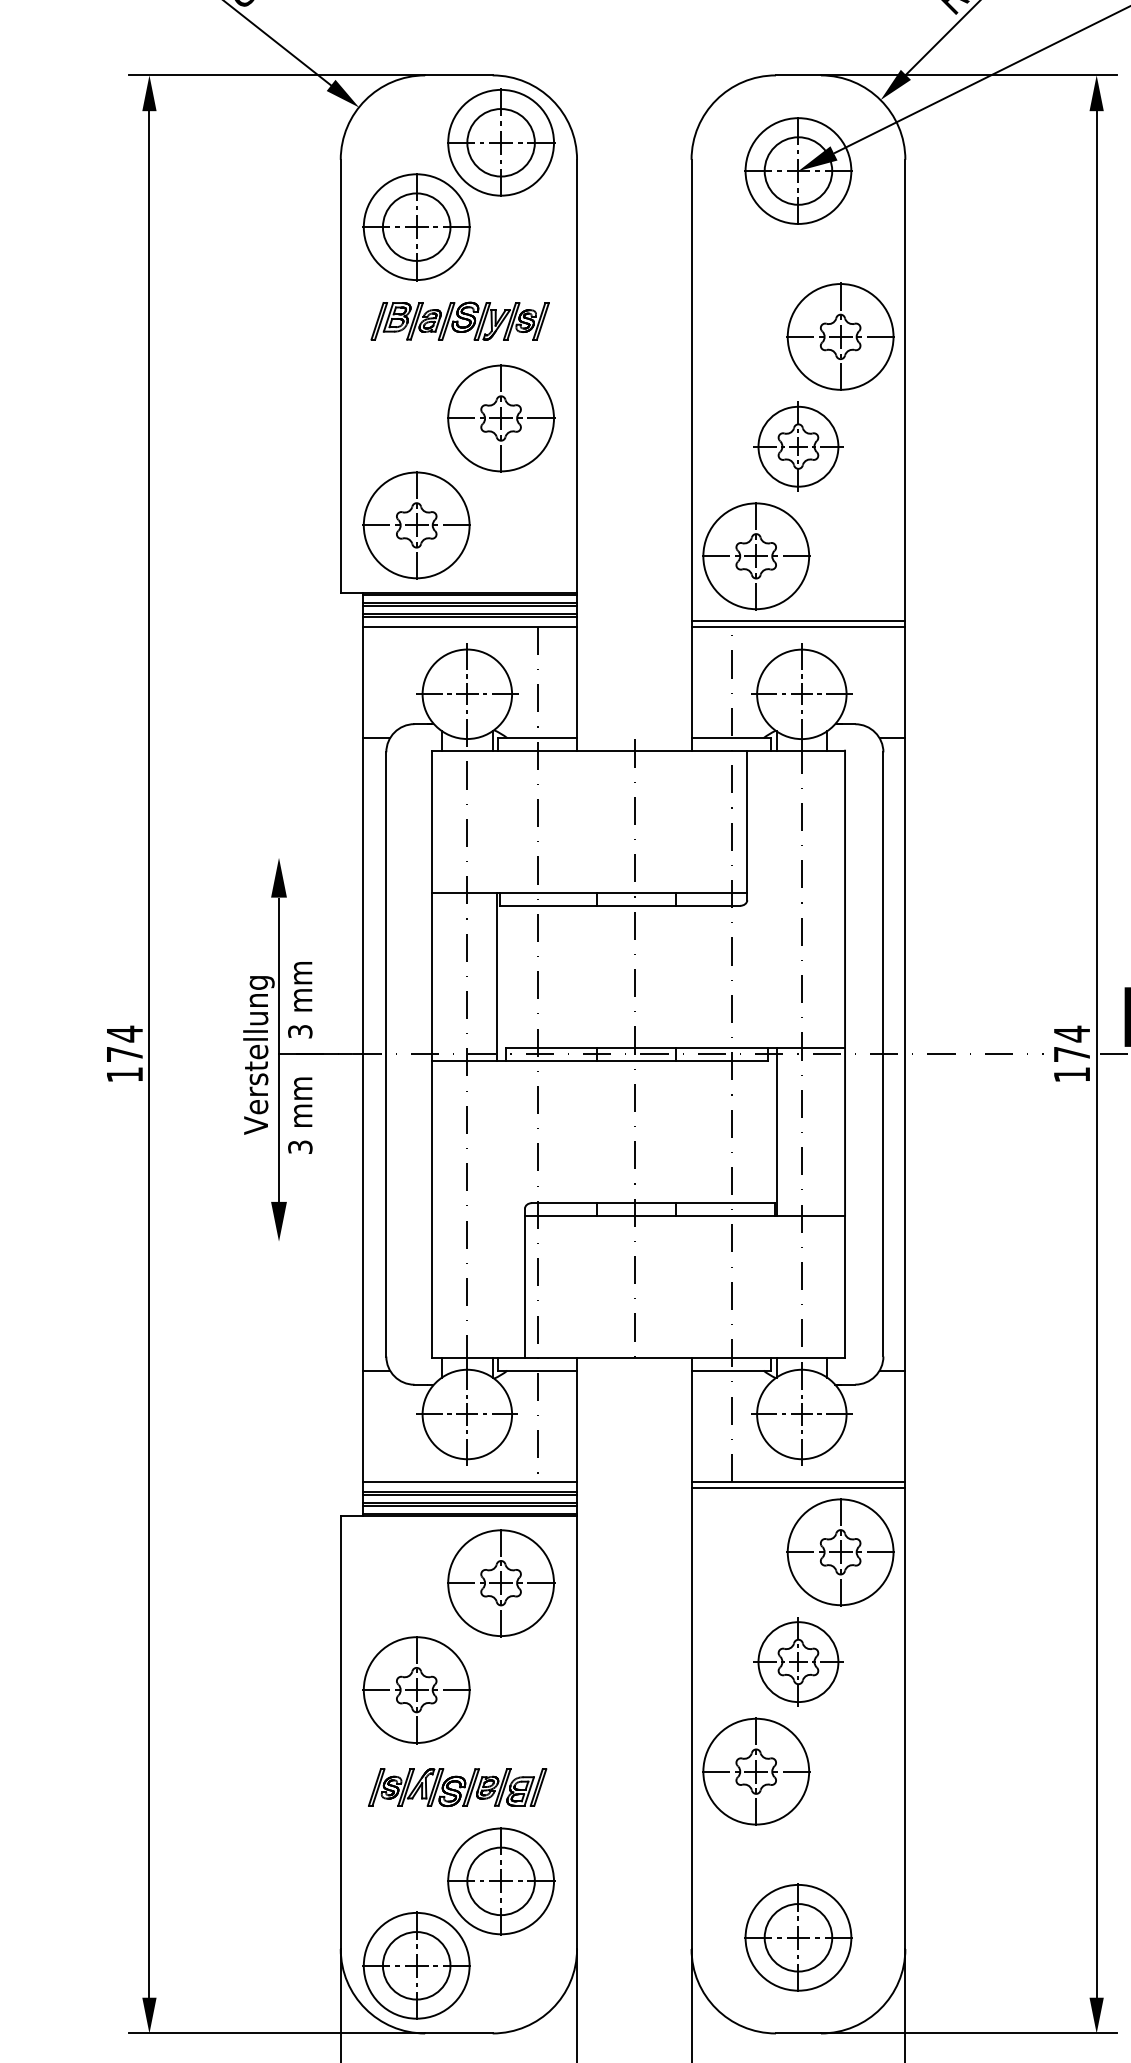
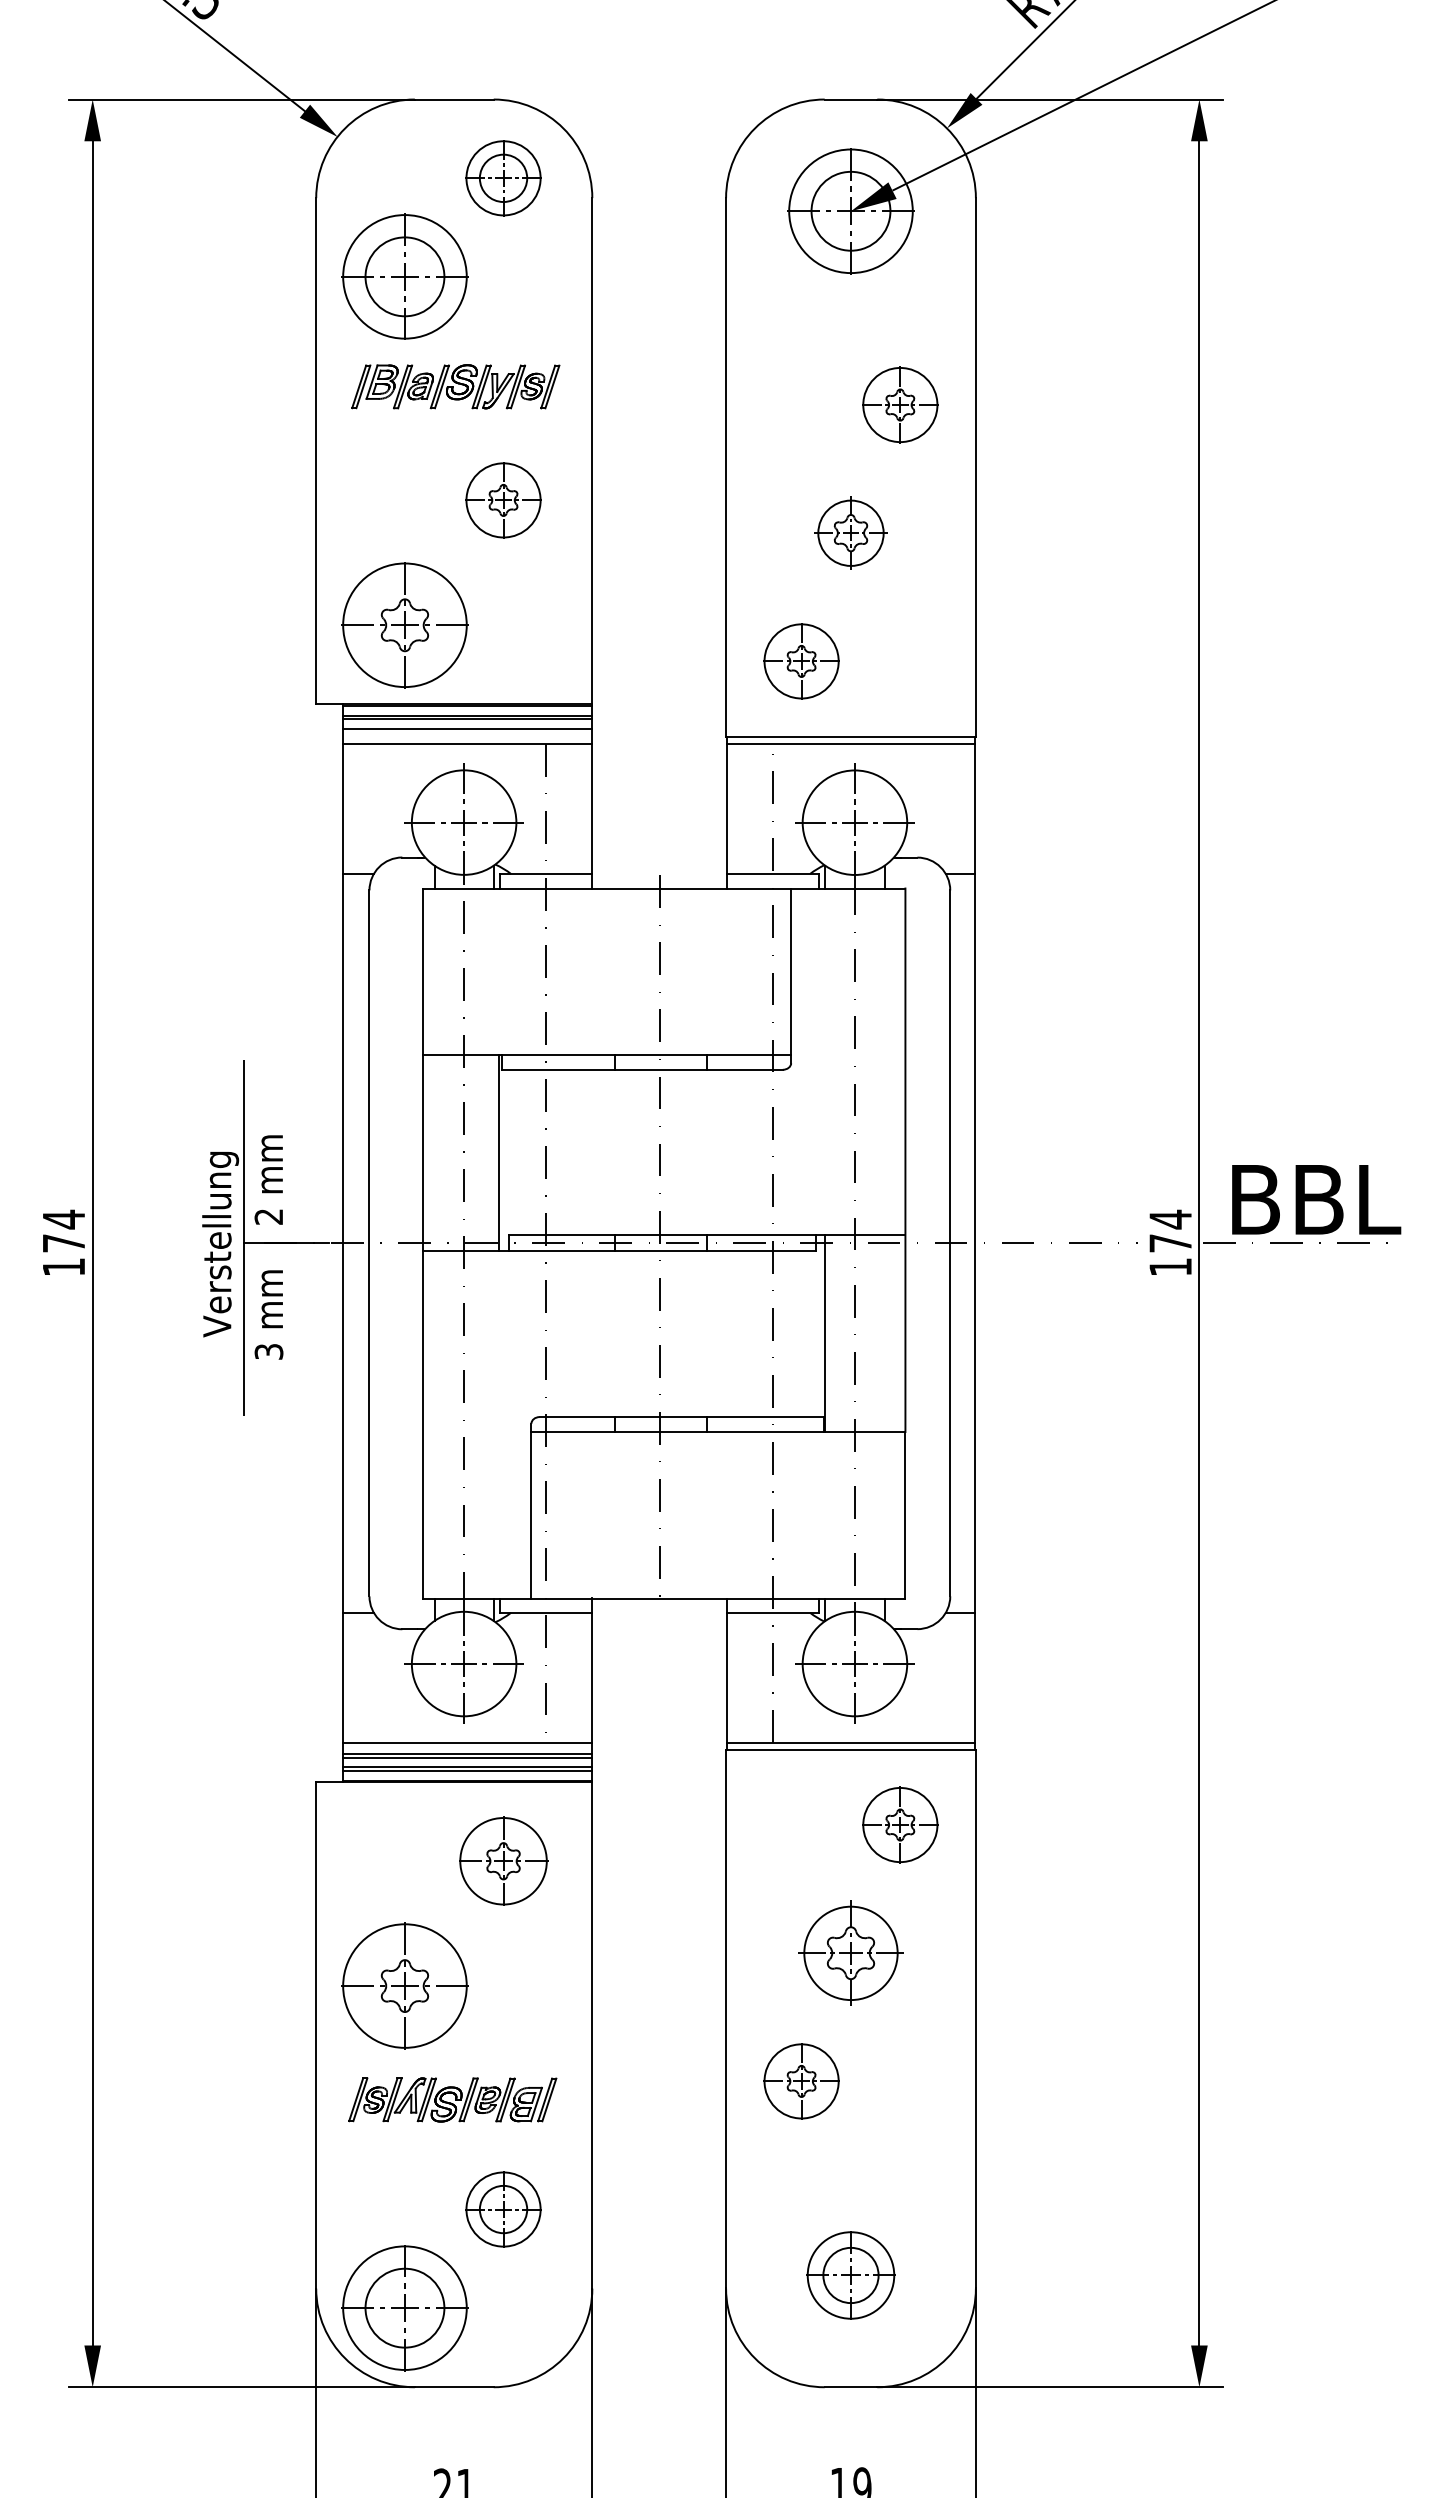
part: (501, 142) -> (503, 178), size x0.6
part: (840, 336) -> (900, 404), size x0.6
part: (501, 418) -> (503, 500), size x0.6
part: (798, 445) -> (850, 532), size x0.7
part: (756, 556) -> (801, 661), size x0.6
line: (470, 617) -> (467, 732), removed
fill: (278, 877) -> (243, 1036), removed
text: (299, 1031) -> (268, 1216), 3 -> 2
fill: (278, 1221) -> (243, 1438), removed
part: (840, 1551) -> (900, 1824), size x0.6
part: (501, 1583) -> (503, 1861), size x0.7
part: (756, 1771) -> (801, 2081), size x0.6
part: (501, 1881) -> (503, 2209), size x0.6
part: (798, 1937) -> (850, 2275), size x0.7

